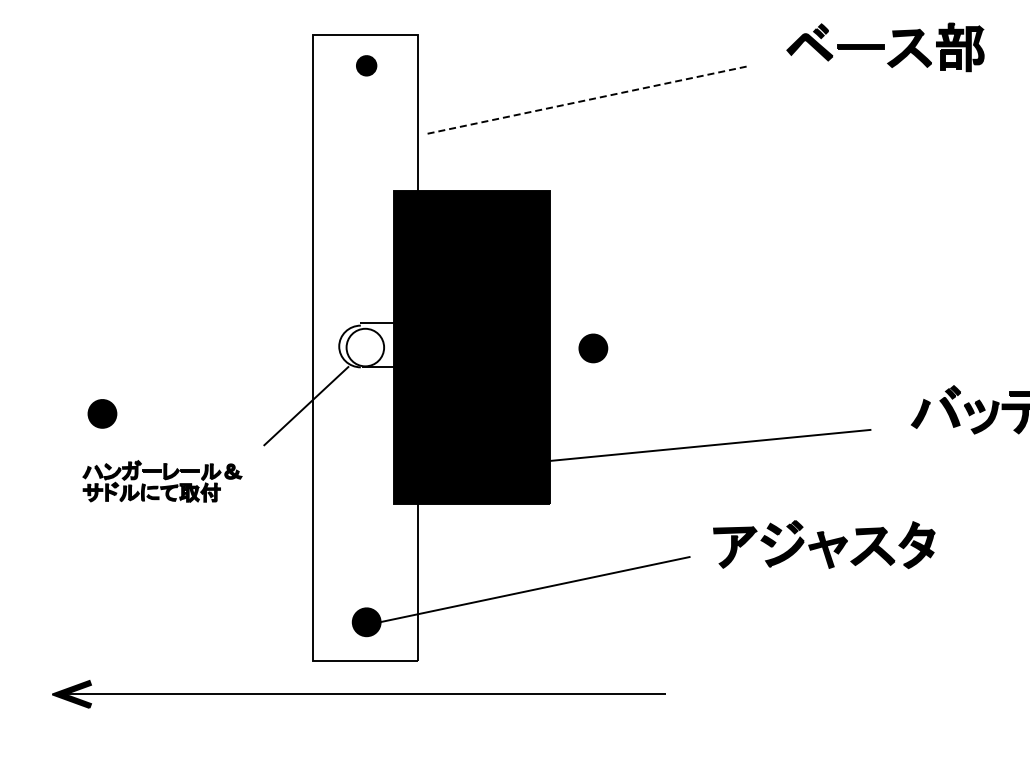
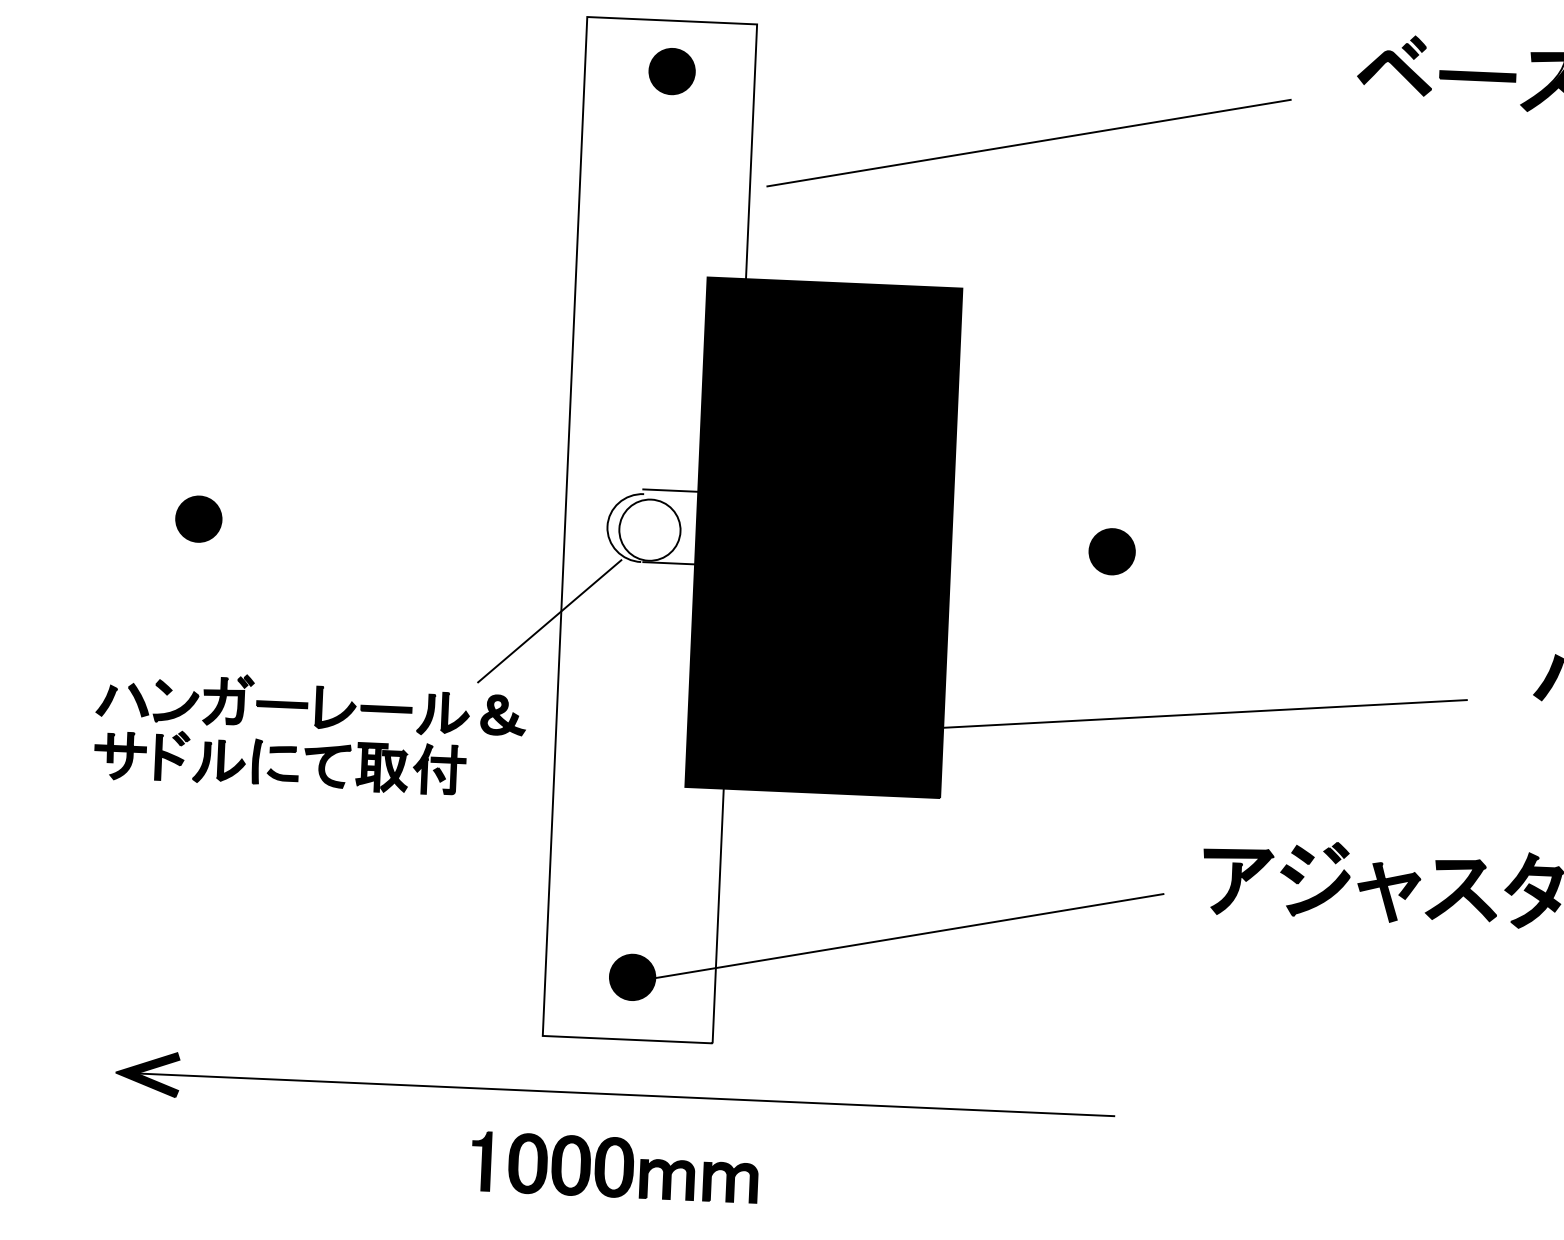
part: (366, 65) -> (671, 71), size x1.43
line: (587, 100) -> (1029, 143), dashed -> solid
part: (593, 348) -> (1112, 551), moved
part: (102, 413) -> (198, 518), moved
part: (162, 481) -> (310, 733), size x1.67
part: (360, 739) -> (614, 1167), added

